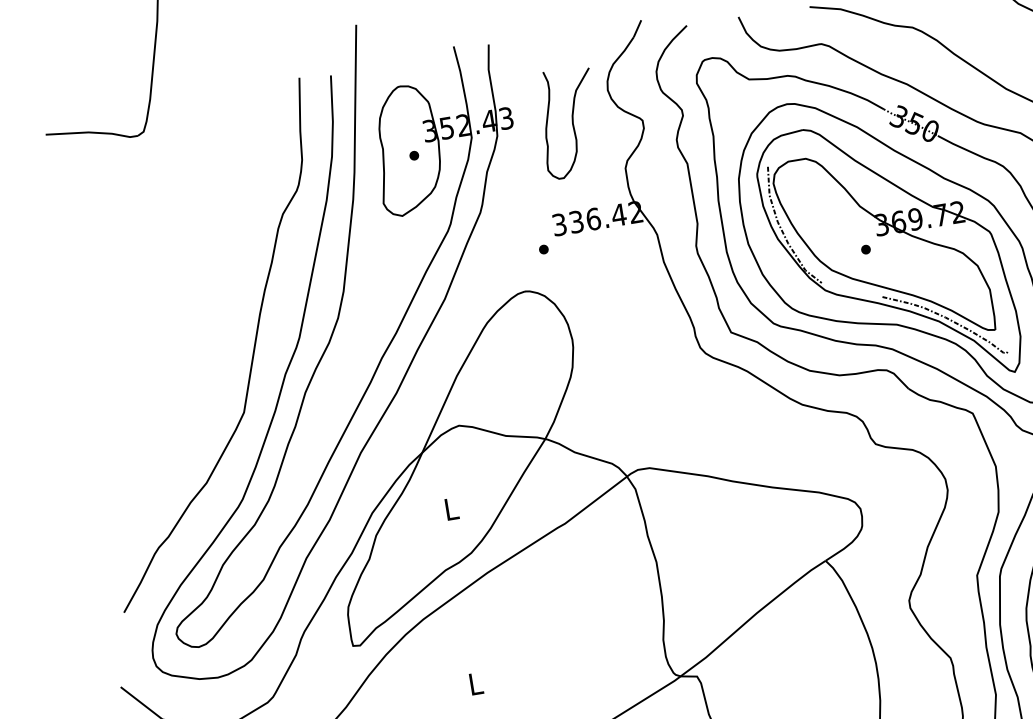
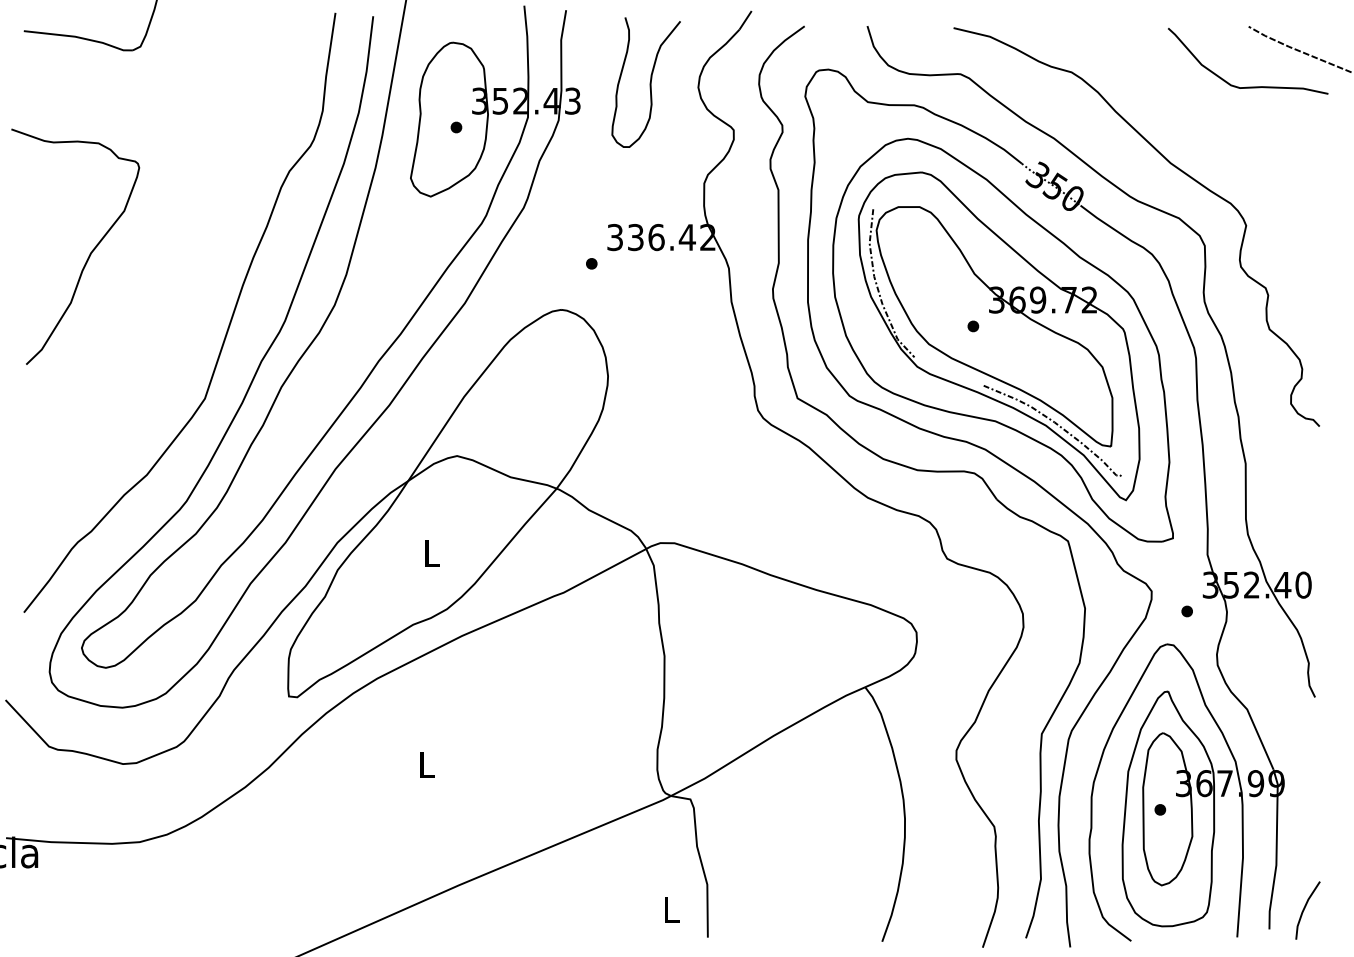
curve: (571, 122) -> (649, 82), moved
curve: (129, 308) -> (89, 253), added

